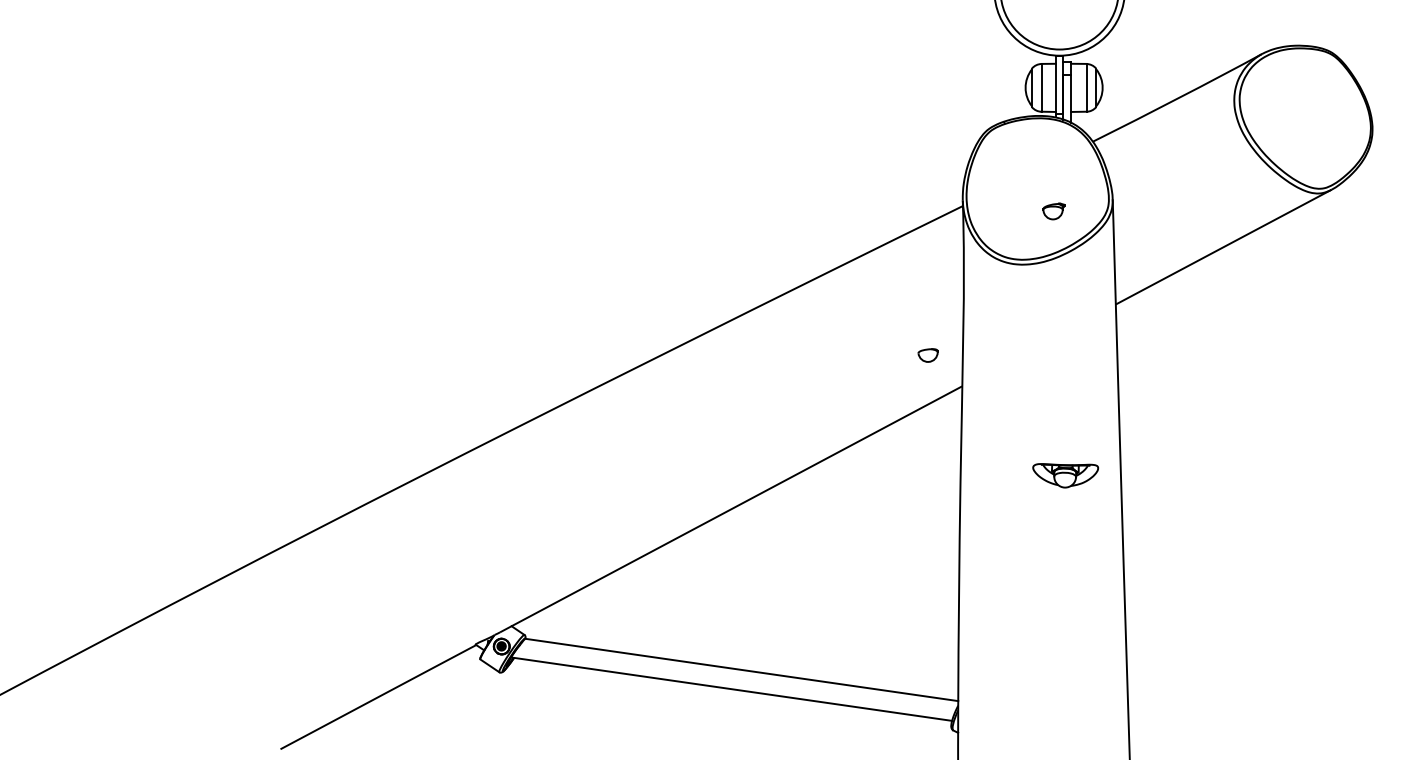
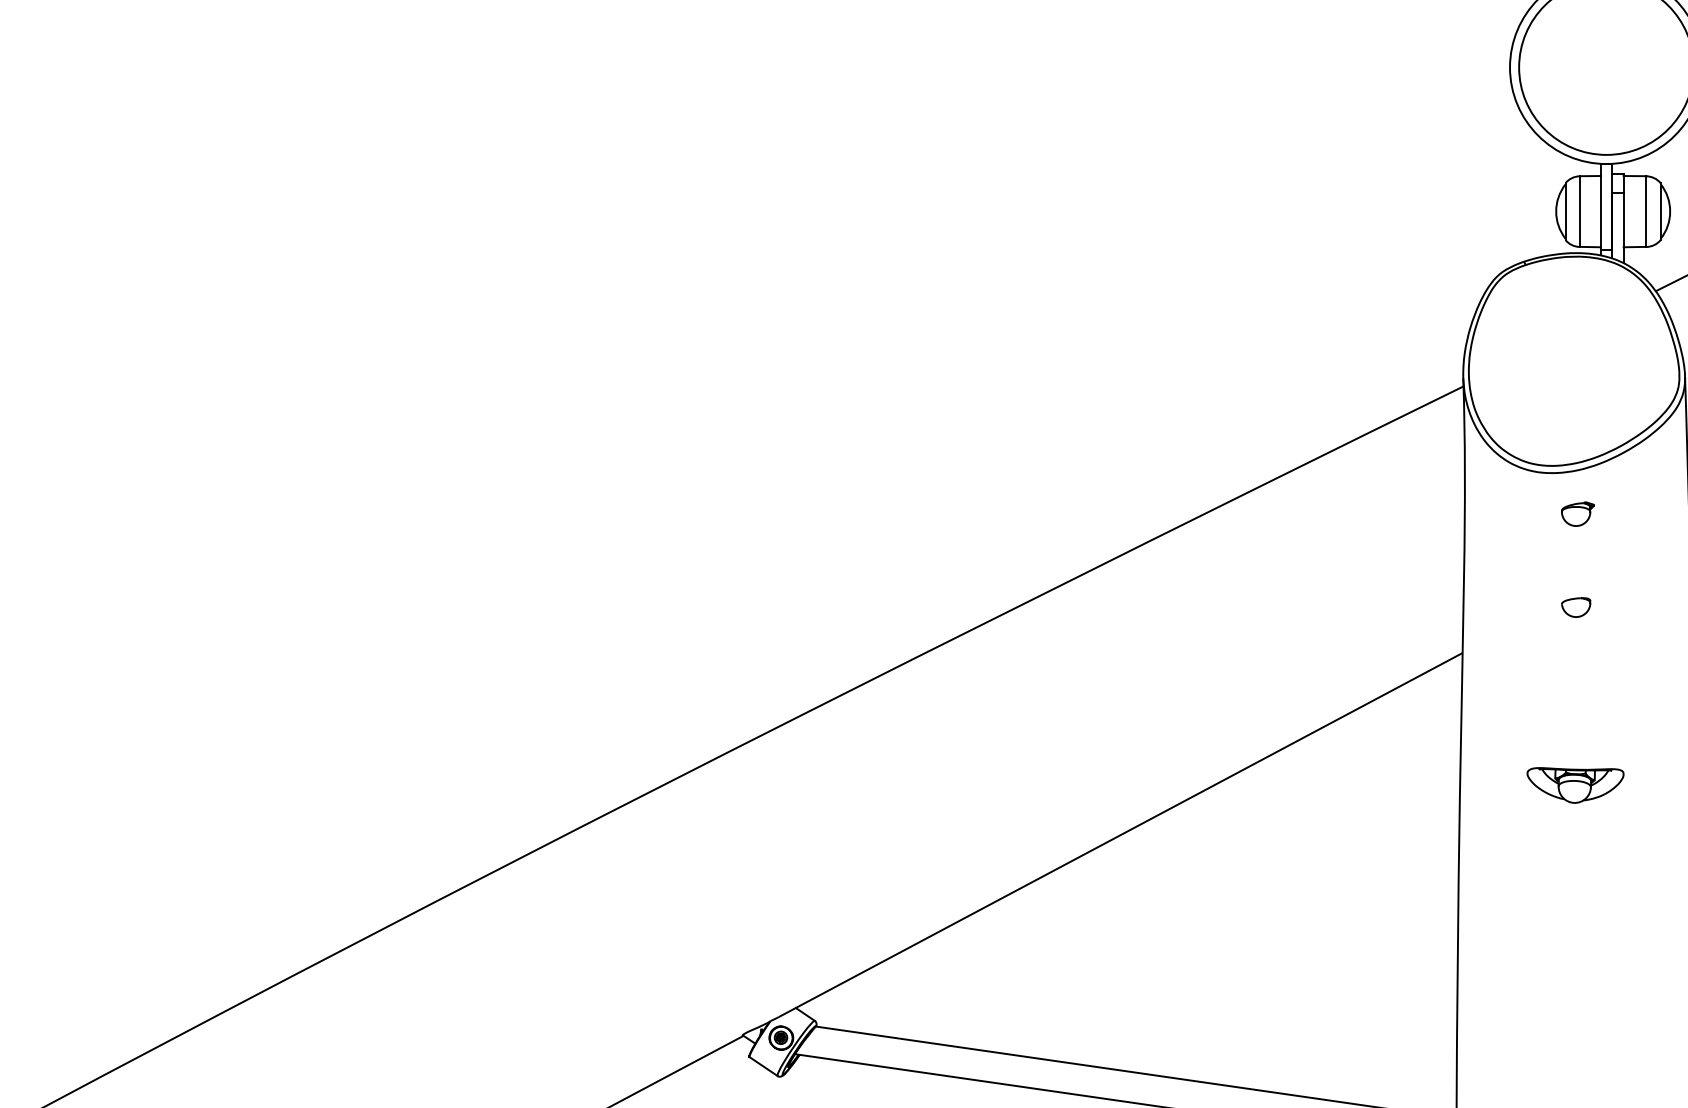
part: (1053, 211) -> (1576, 514), moved
part: (927, 355) -> (1575, 607), moved
part: (1065, 475) -> (1575, 785), moved

